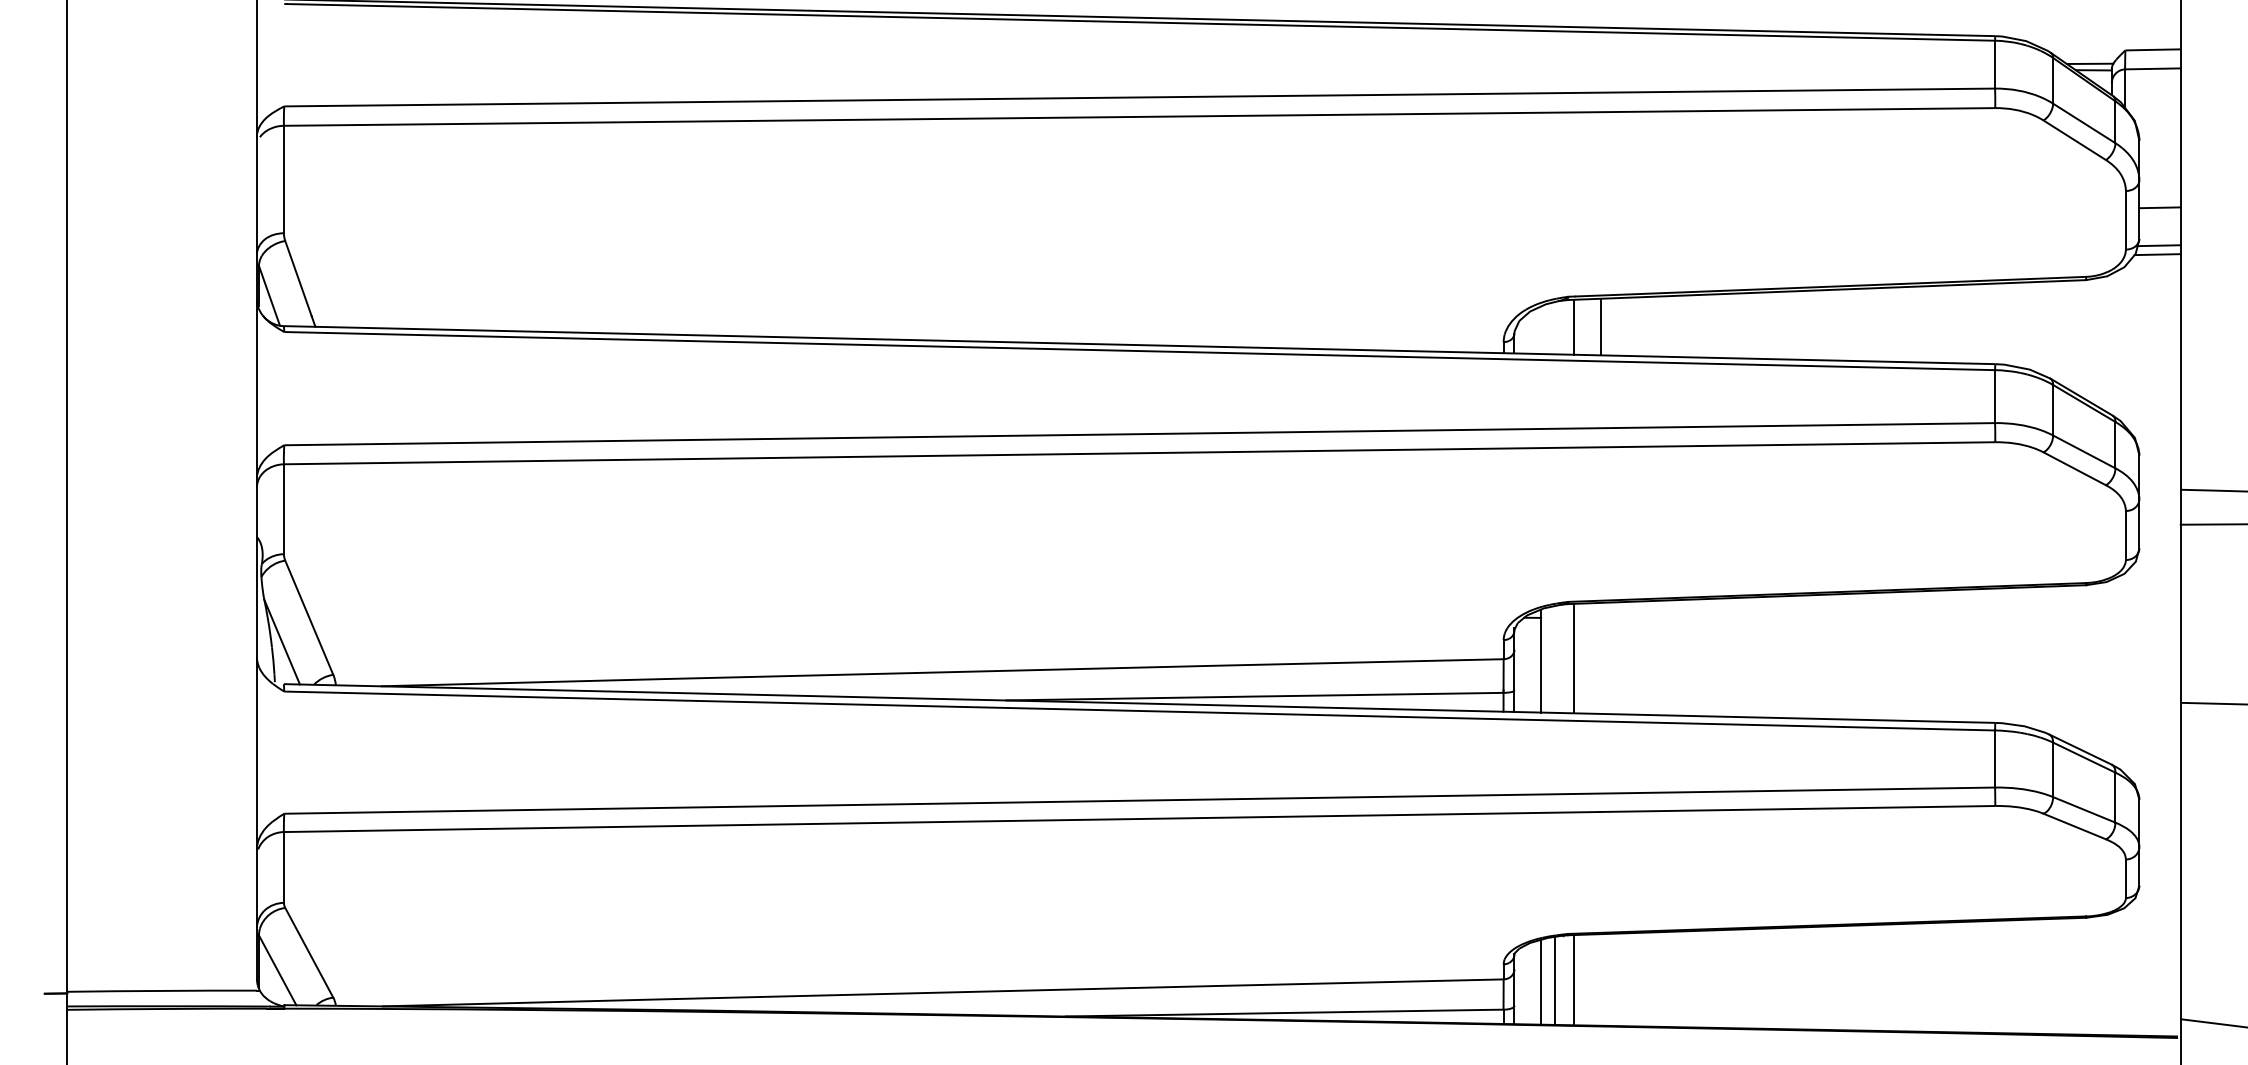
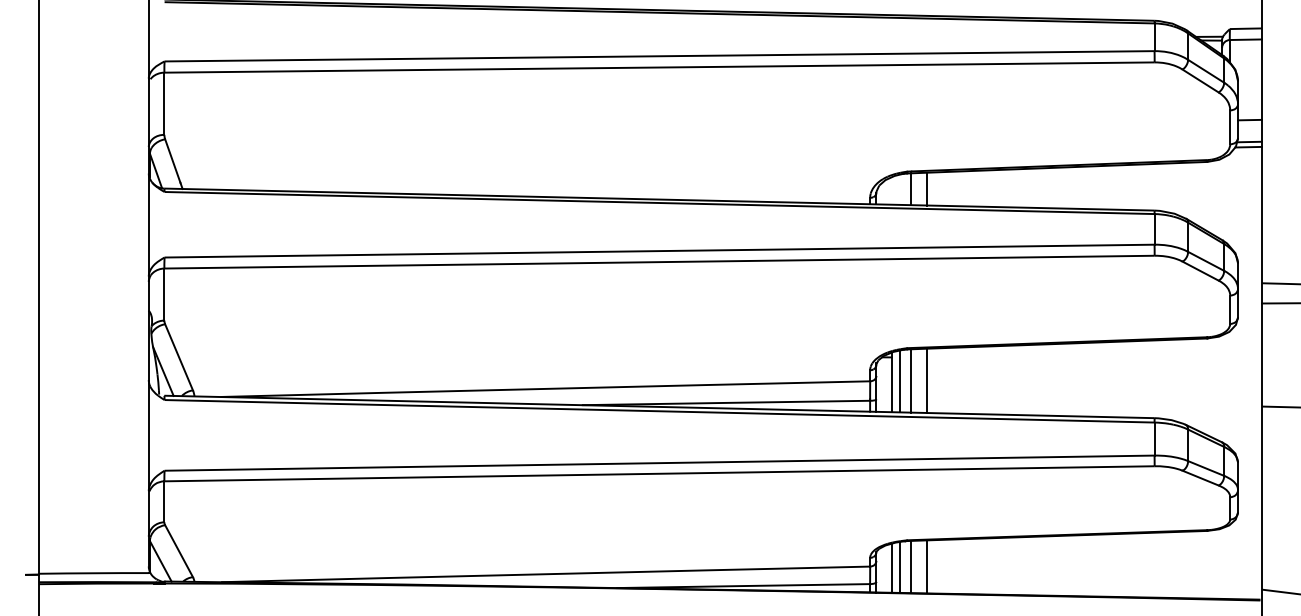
line: (1600, 657) -> (926, 380), added
line: (1554, 659) -> (899, 381), added
line: (1600, 979) -> (926, 566), added

